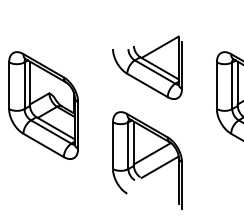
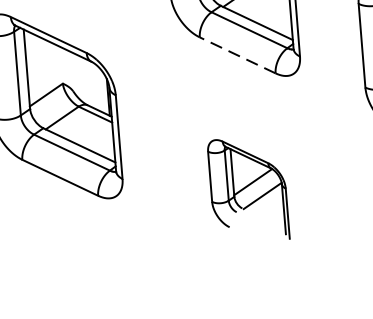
line: (147, 85) -> (237, 55), solid -> dashed
part: (147, 160) -> (248, 189), size x0.6

